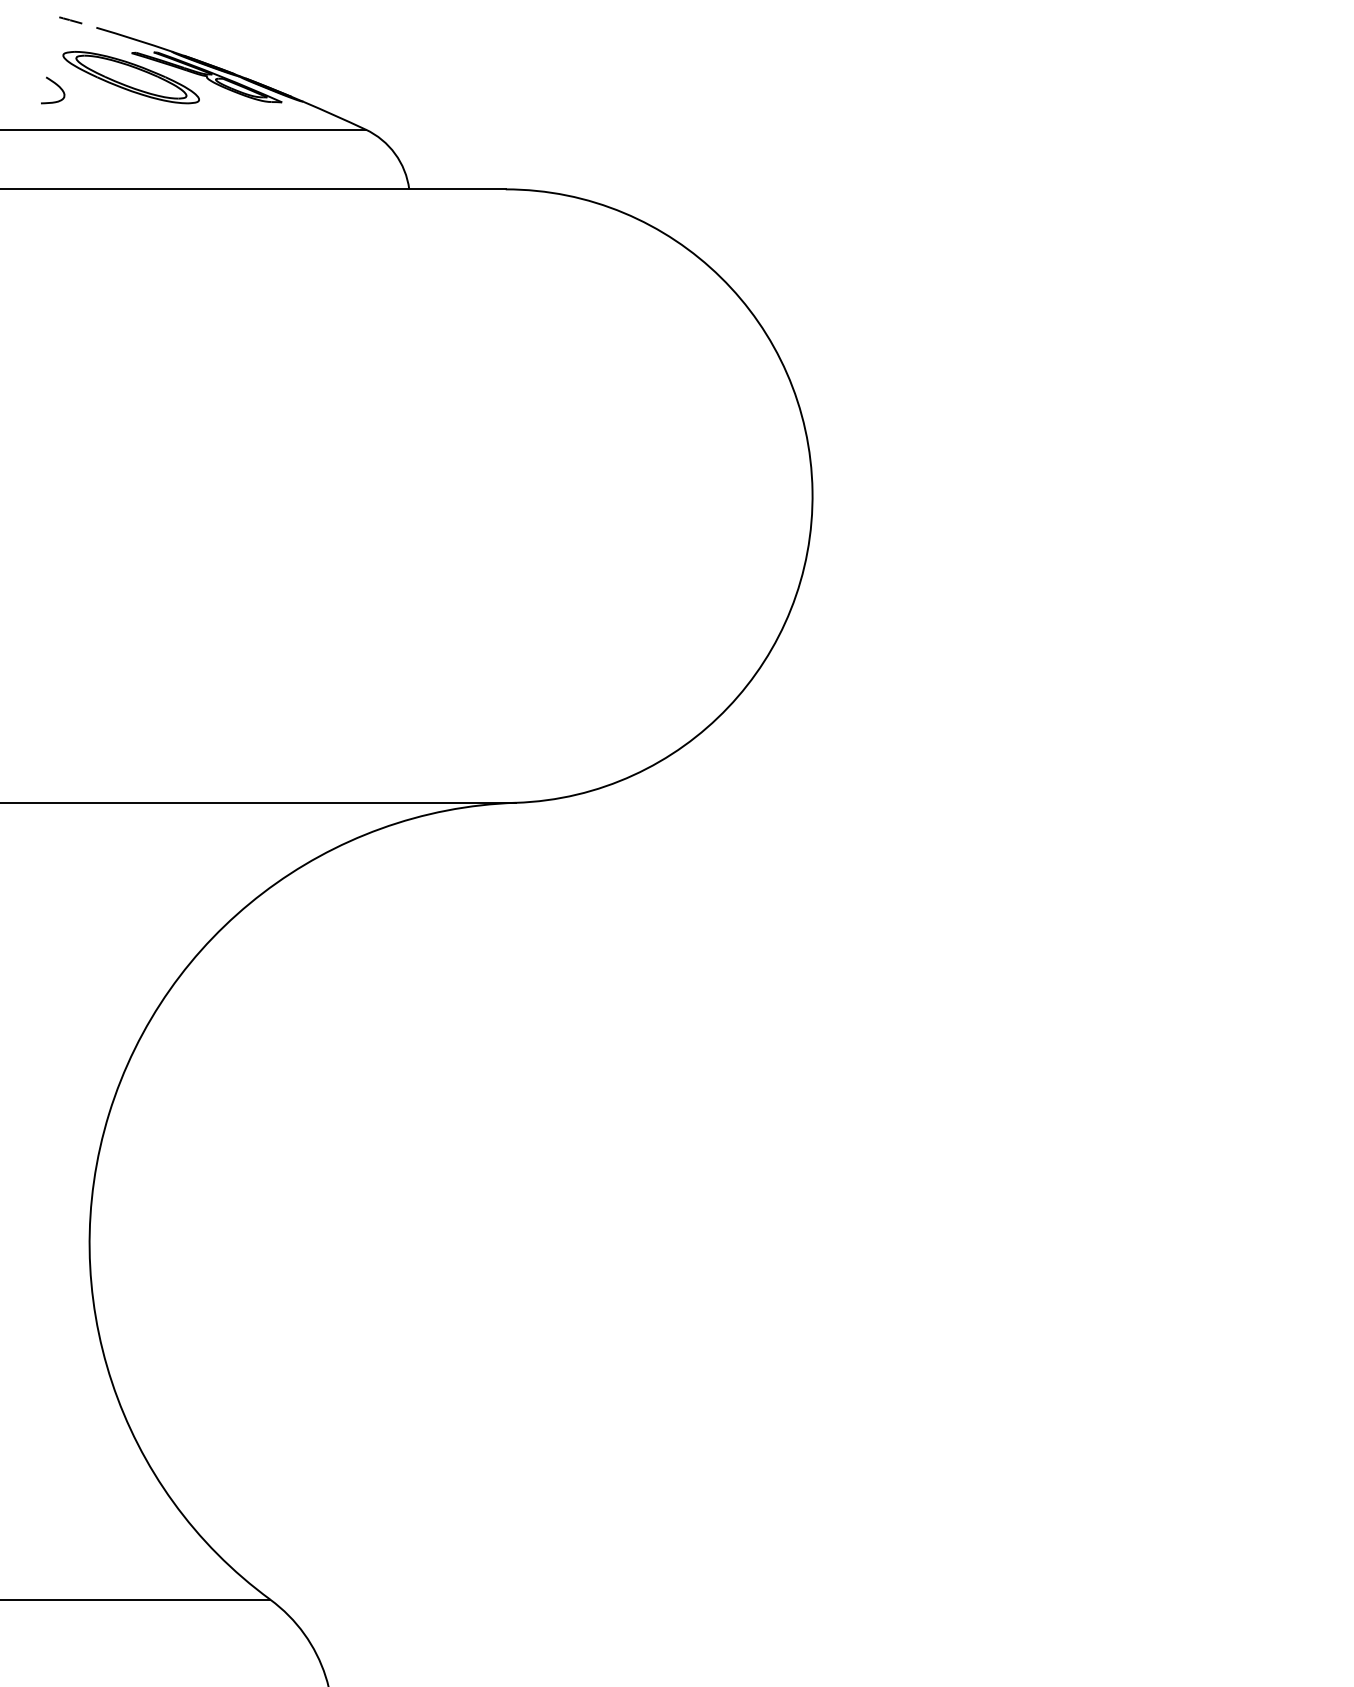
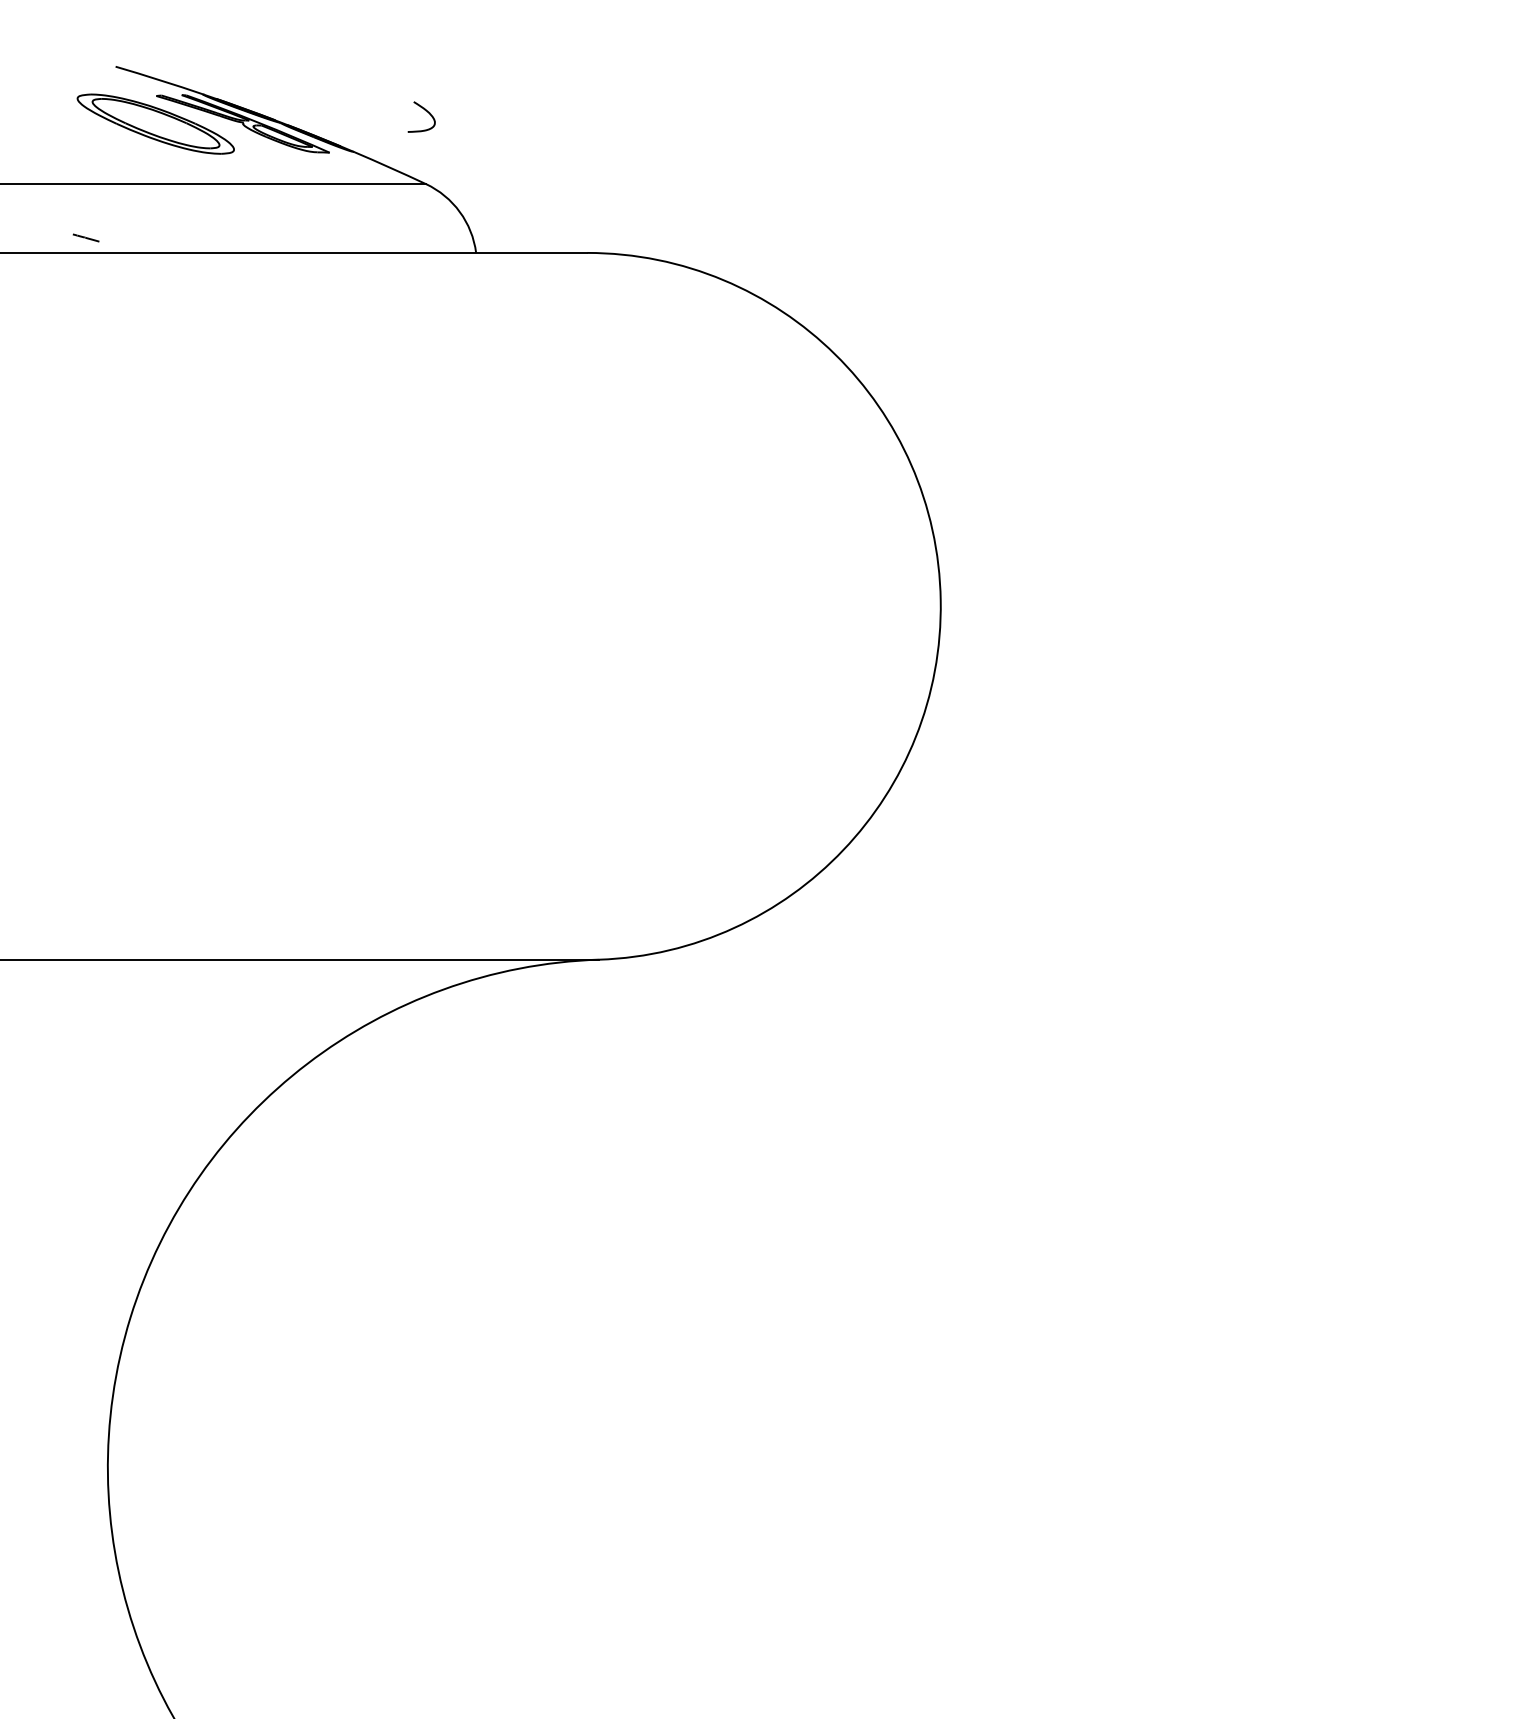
line: (70, 20) -> (85, 238), moved
curve: (57, 86) -> (426, 112), moved

